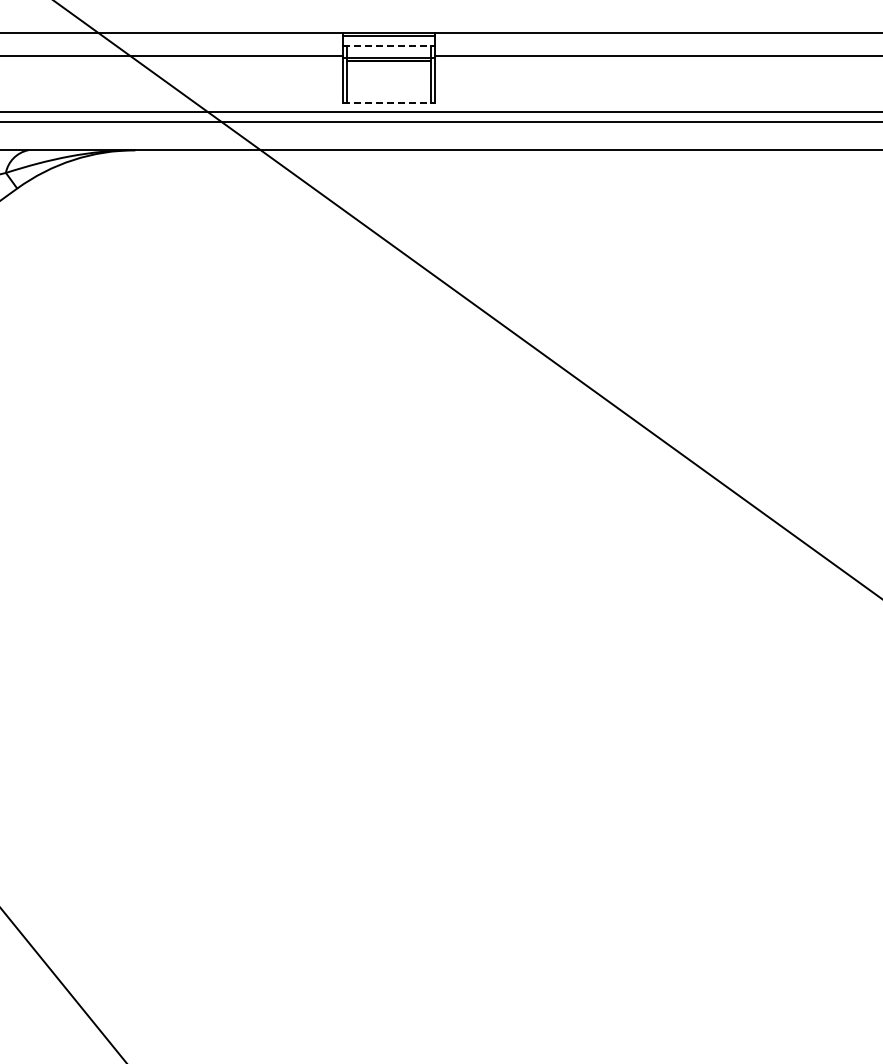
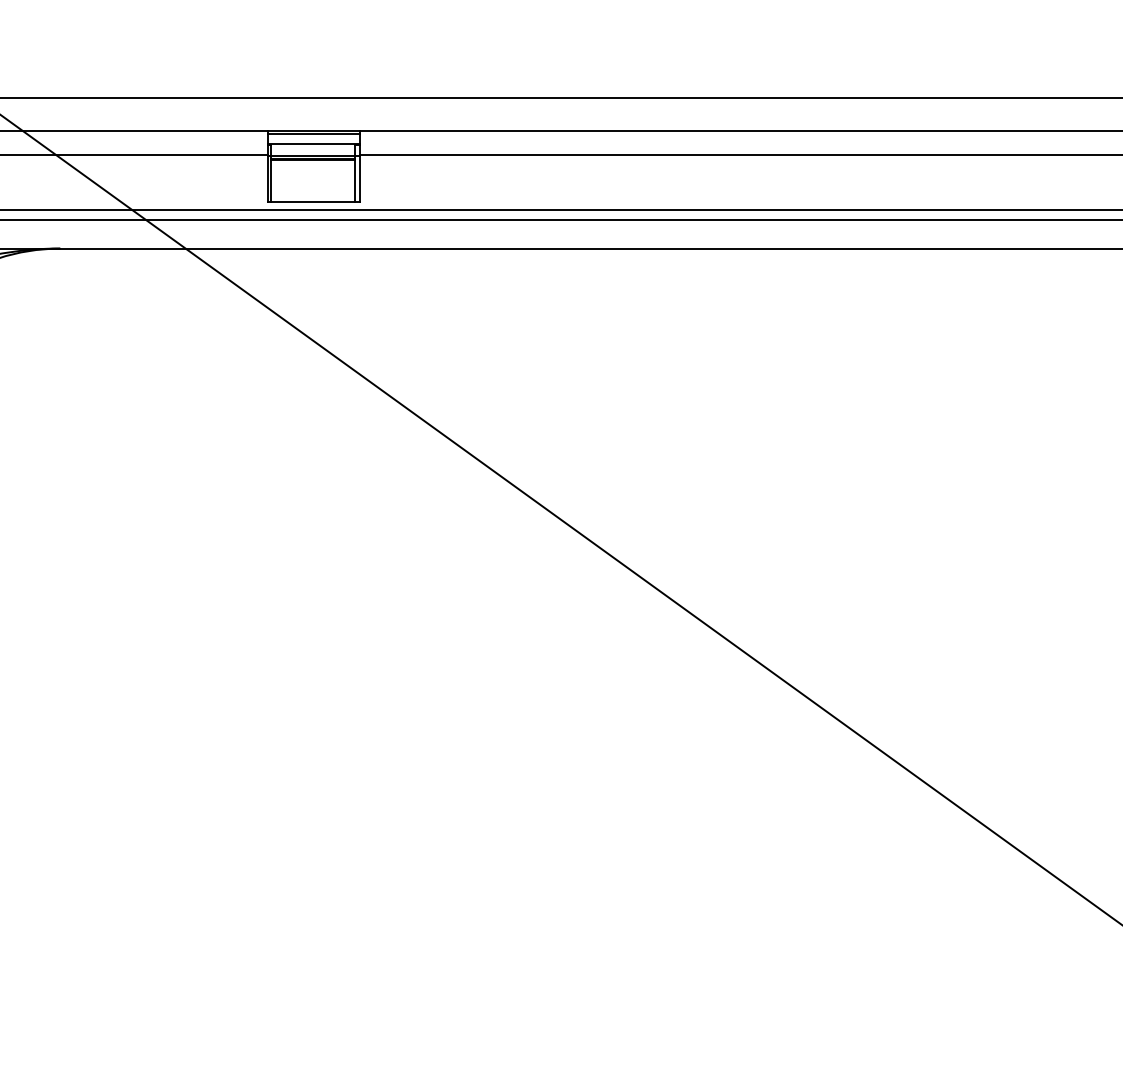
line: (388, 46) -> (313, 144), dashed -> solid
line: (388, 103) -> (313, 201), dashed -> solid

